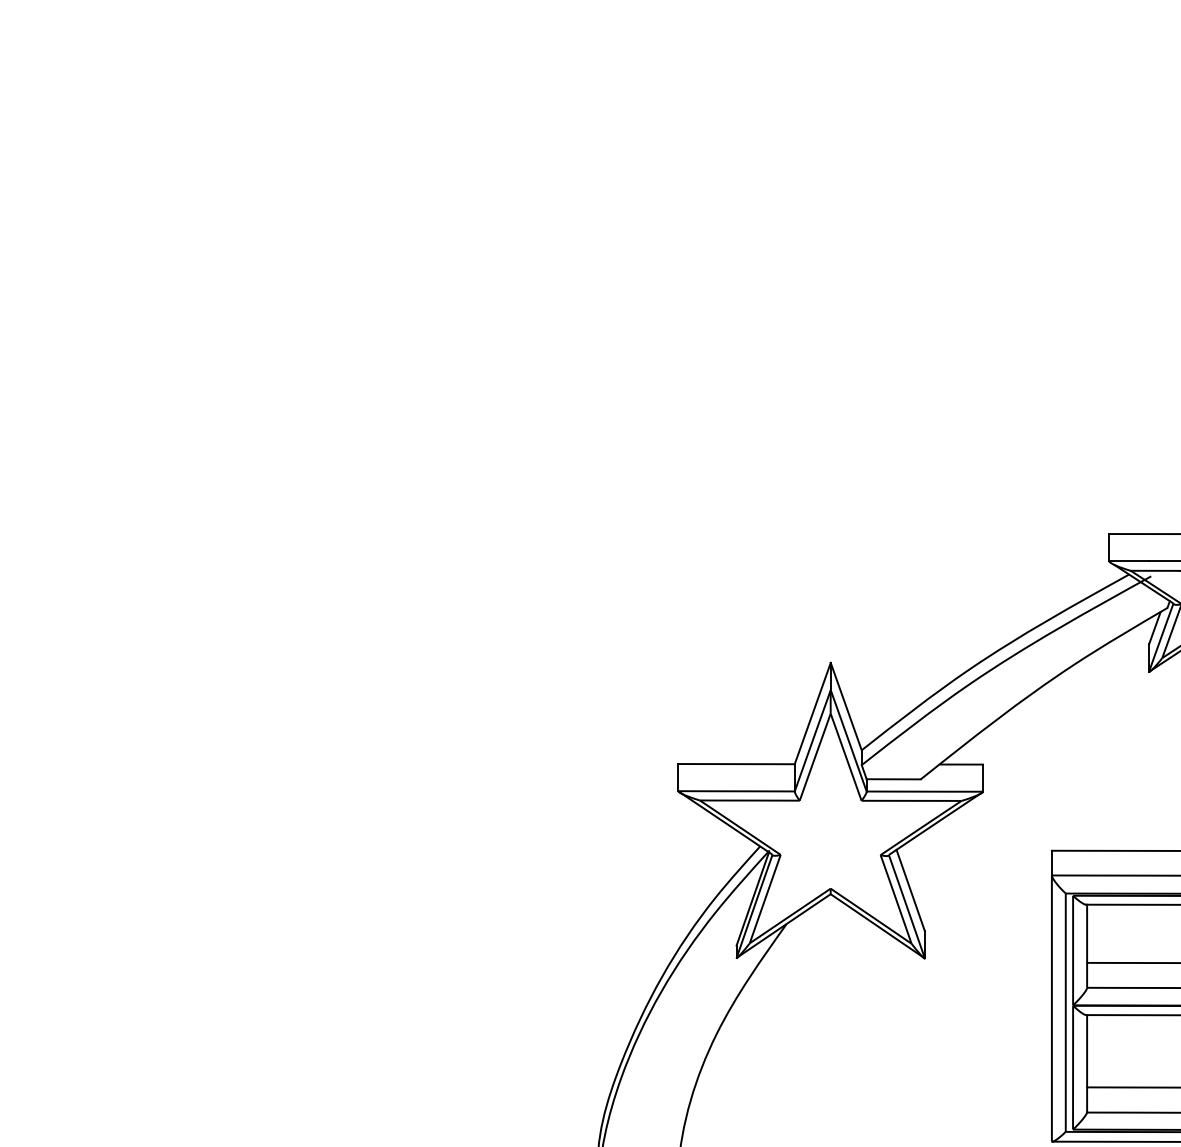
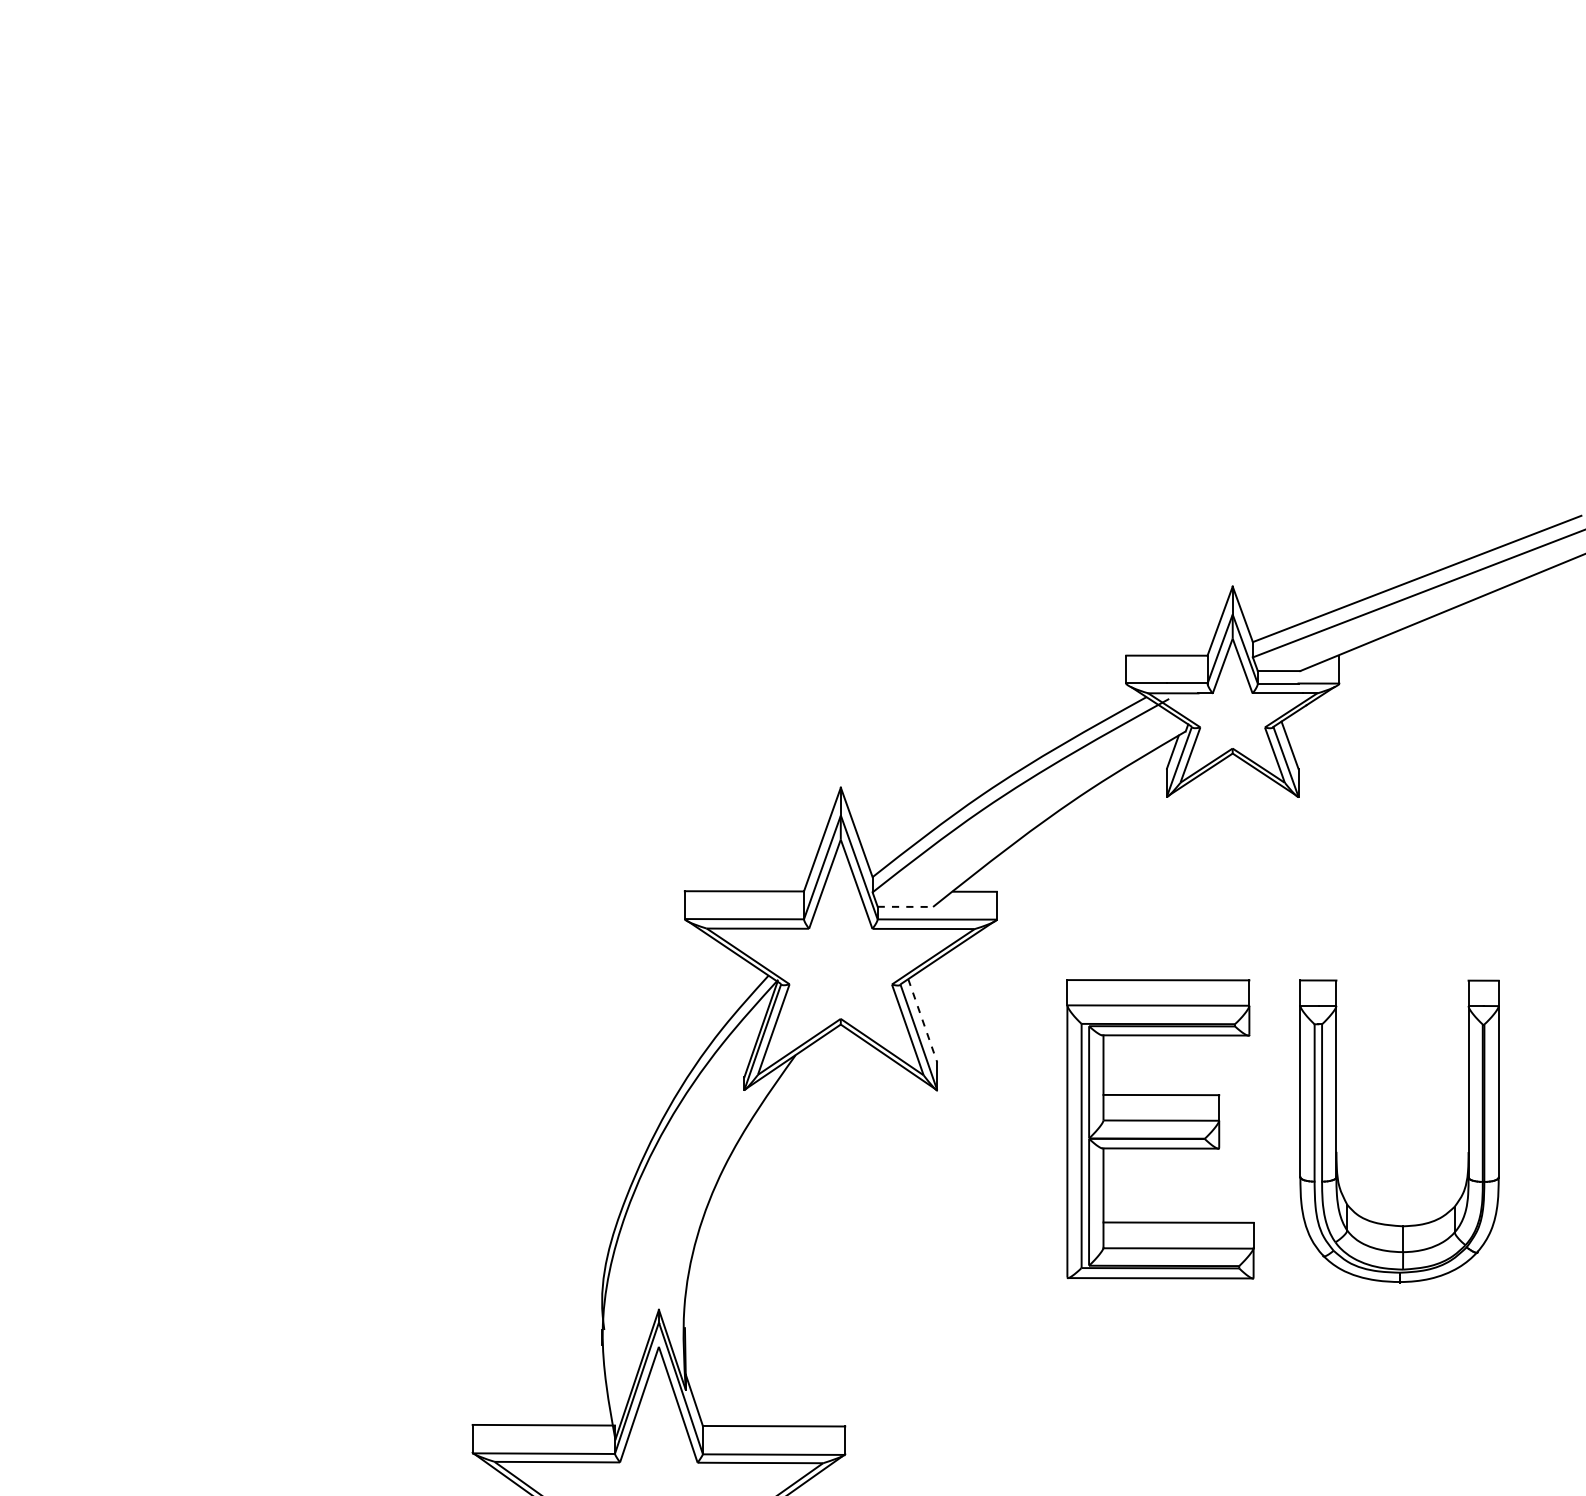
line: (893, 778) -> (905, 906), solid -> dashed
line: (910, 891) -> (922, 1021), solid -> dashed

